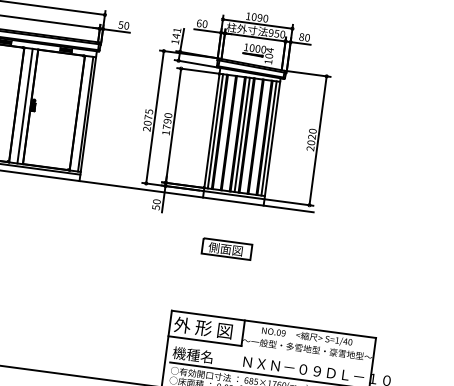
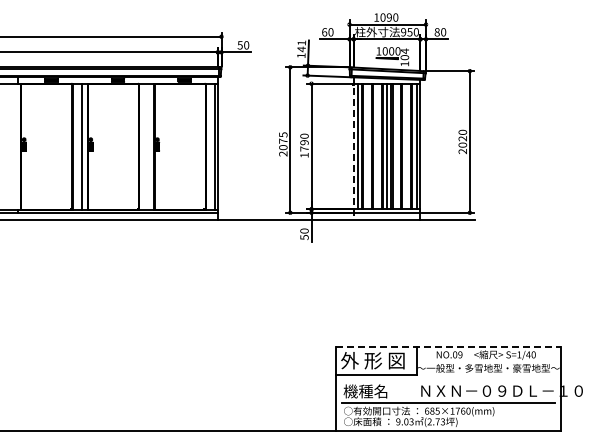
line: (25, 105) -> (148, 146), removed
line: (211, 133) -> (353, 149), solid -> dashed
part: (226, 249) -> (386, 272), removed
line: (274, 324) -> (449, 346), solid -> dashed

